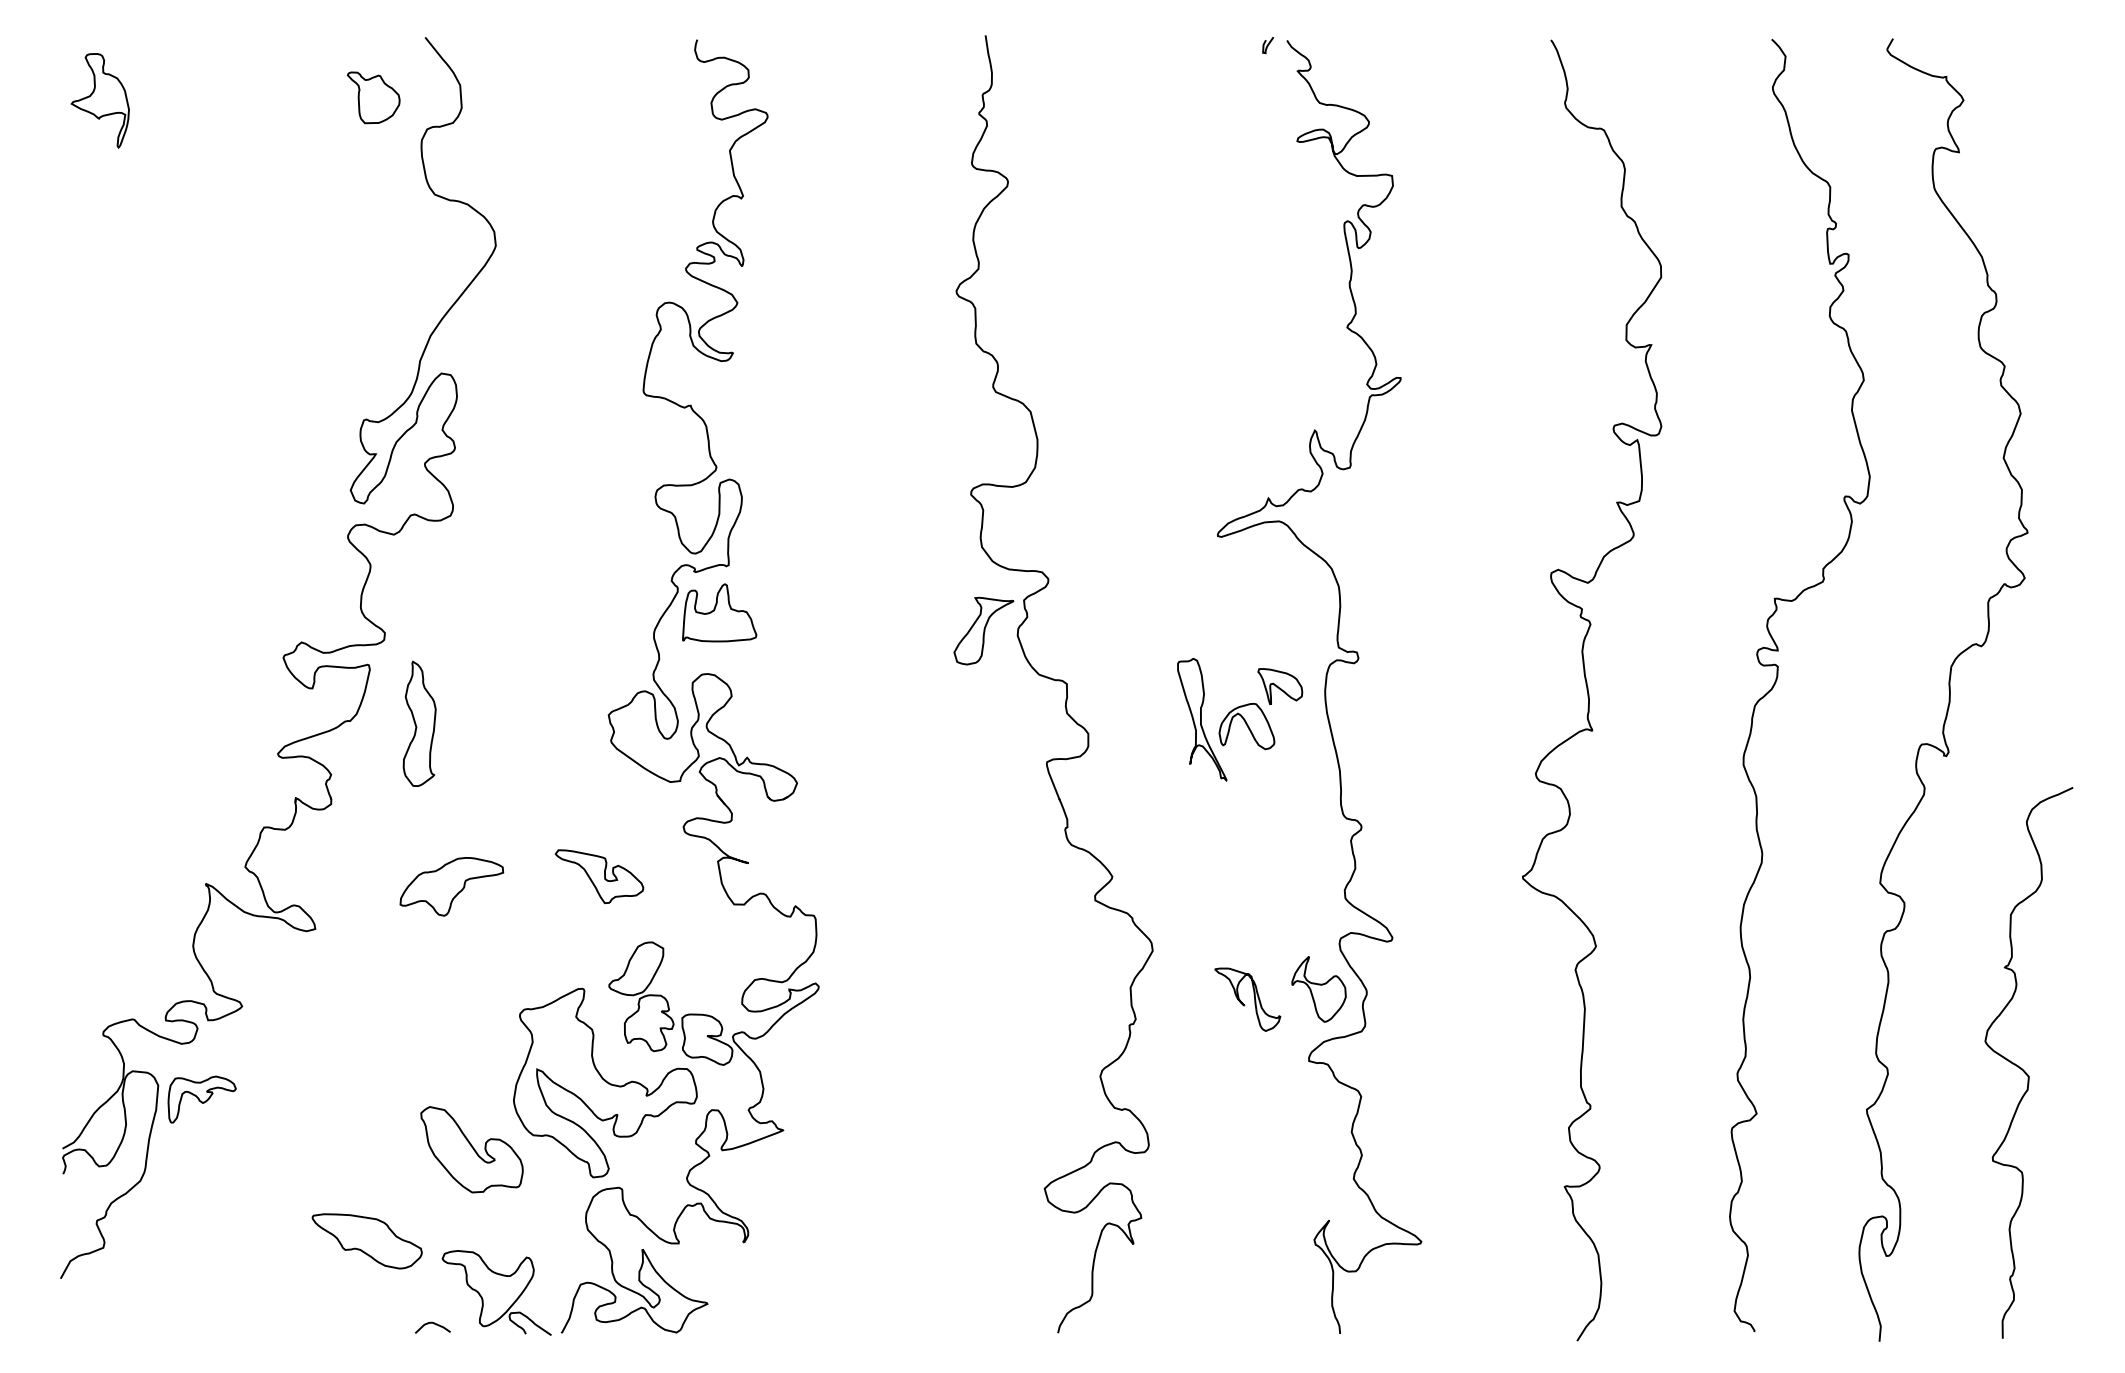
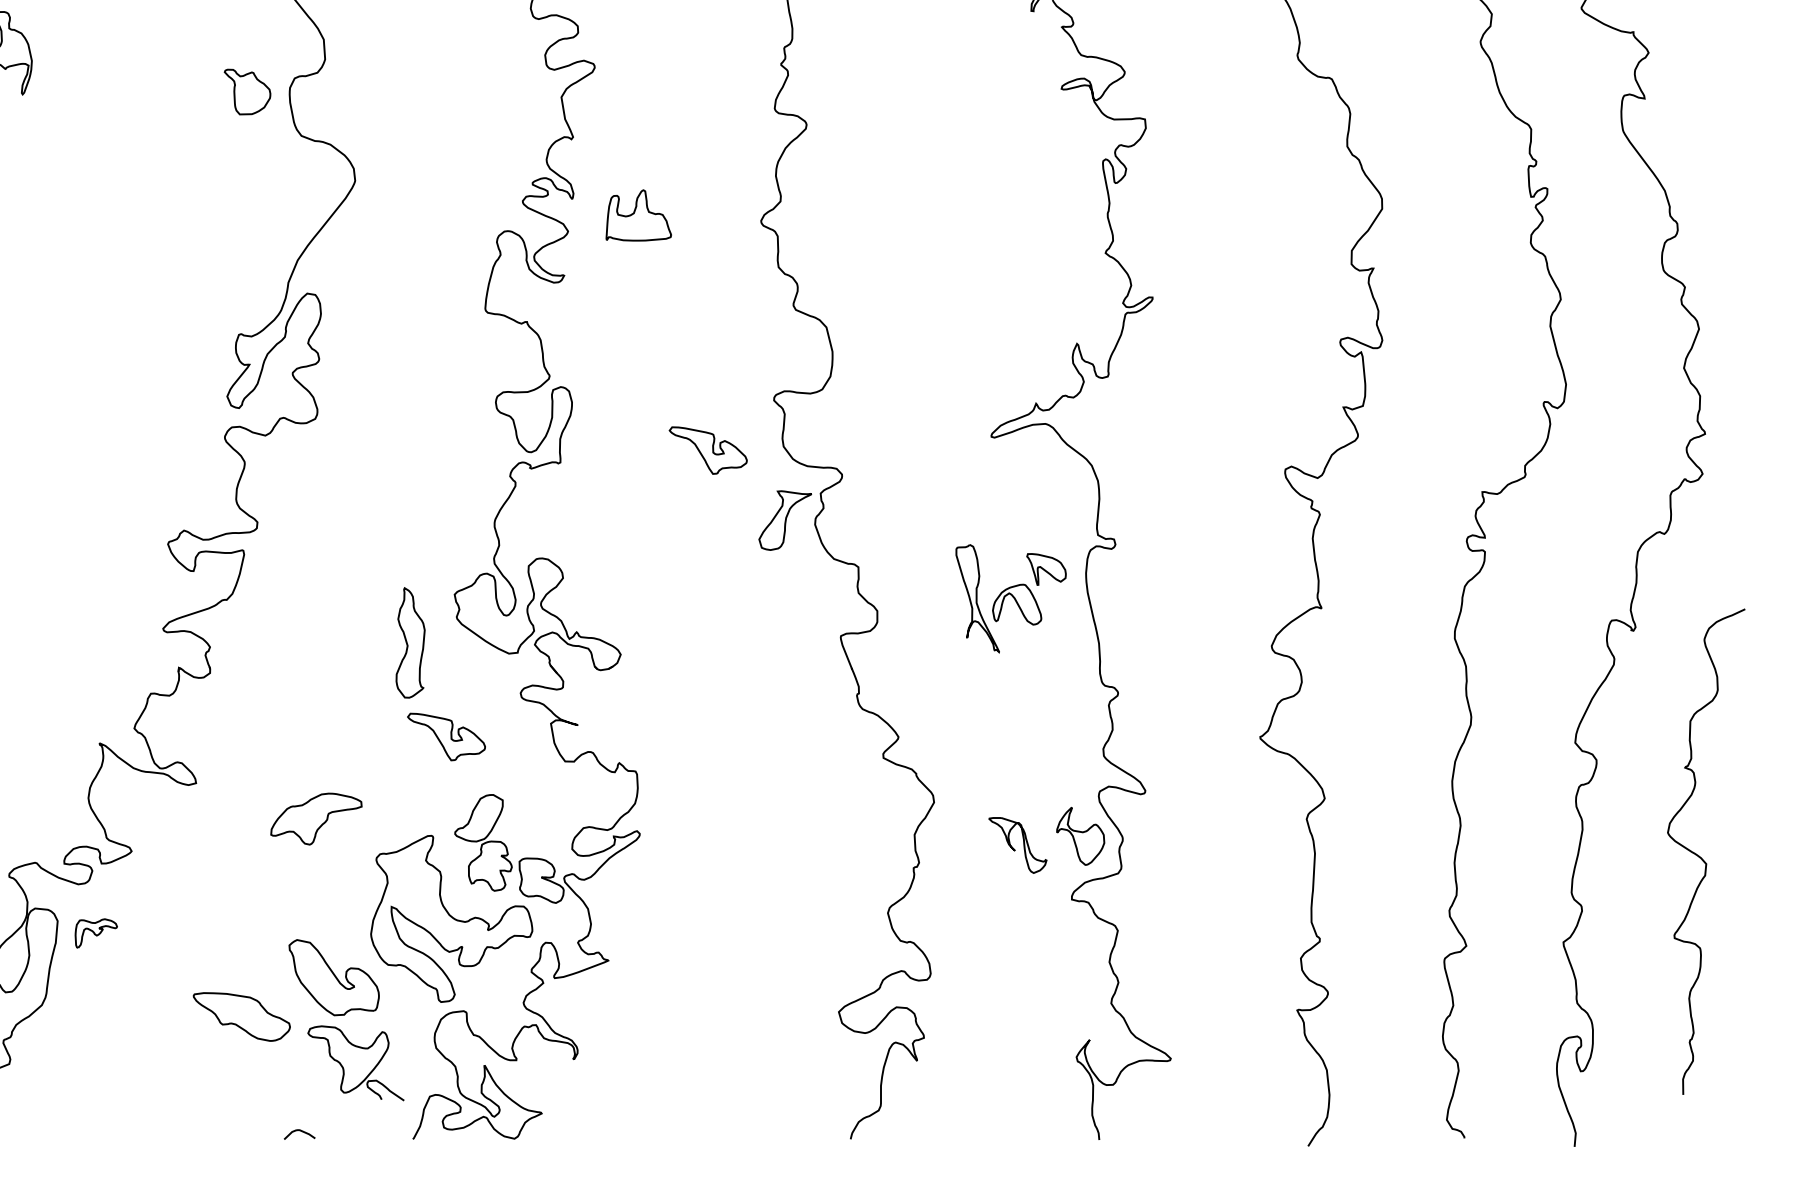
part: (373, 97) -> (247, 91), moved
part: (896, 551) -> (708, 450), added
part: (719, 612) -> (638, 215), moved
part: (419, 723) -> (410, 642), moved
part: (451, 886) -> (316, 818), moved
curve: (2022, 1068) -> (1700, 856), moved
part: (201, 1099) -> (95, 933), size x0.7
part: (366, 1241) -> (241, 1017), moved
part: (496, 1292) -> (355, 1062), moved

